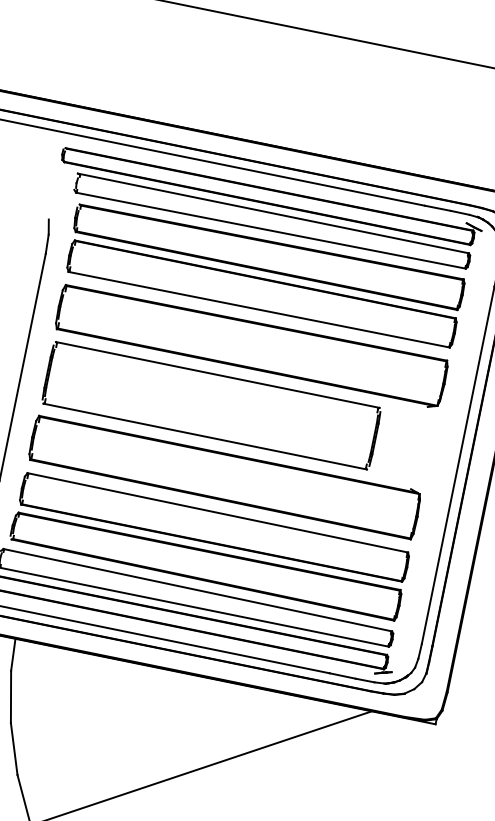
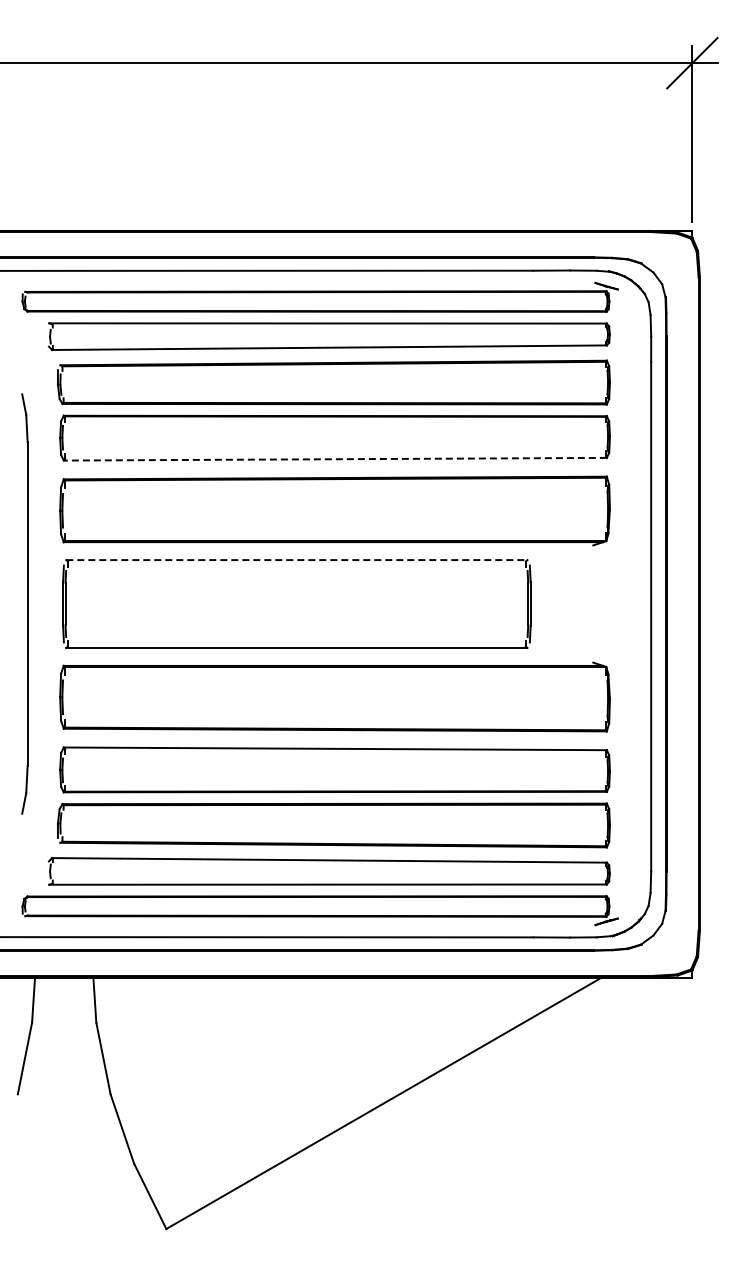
line: (259, 309) -> (335, 459), solid -> dashed
line: (217, 375) -> (296, 560), solid -> dashed

